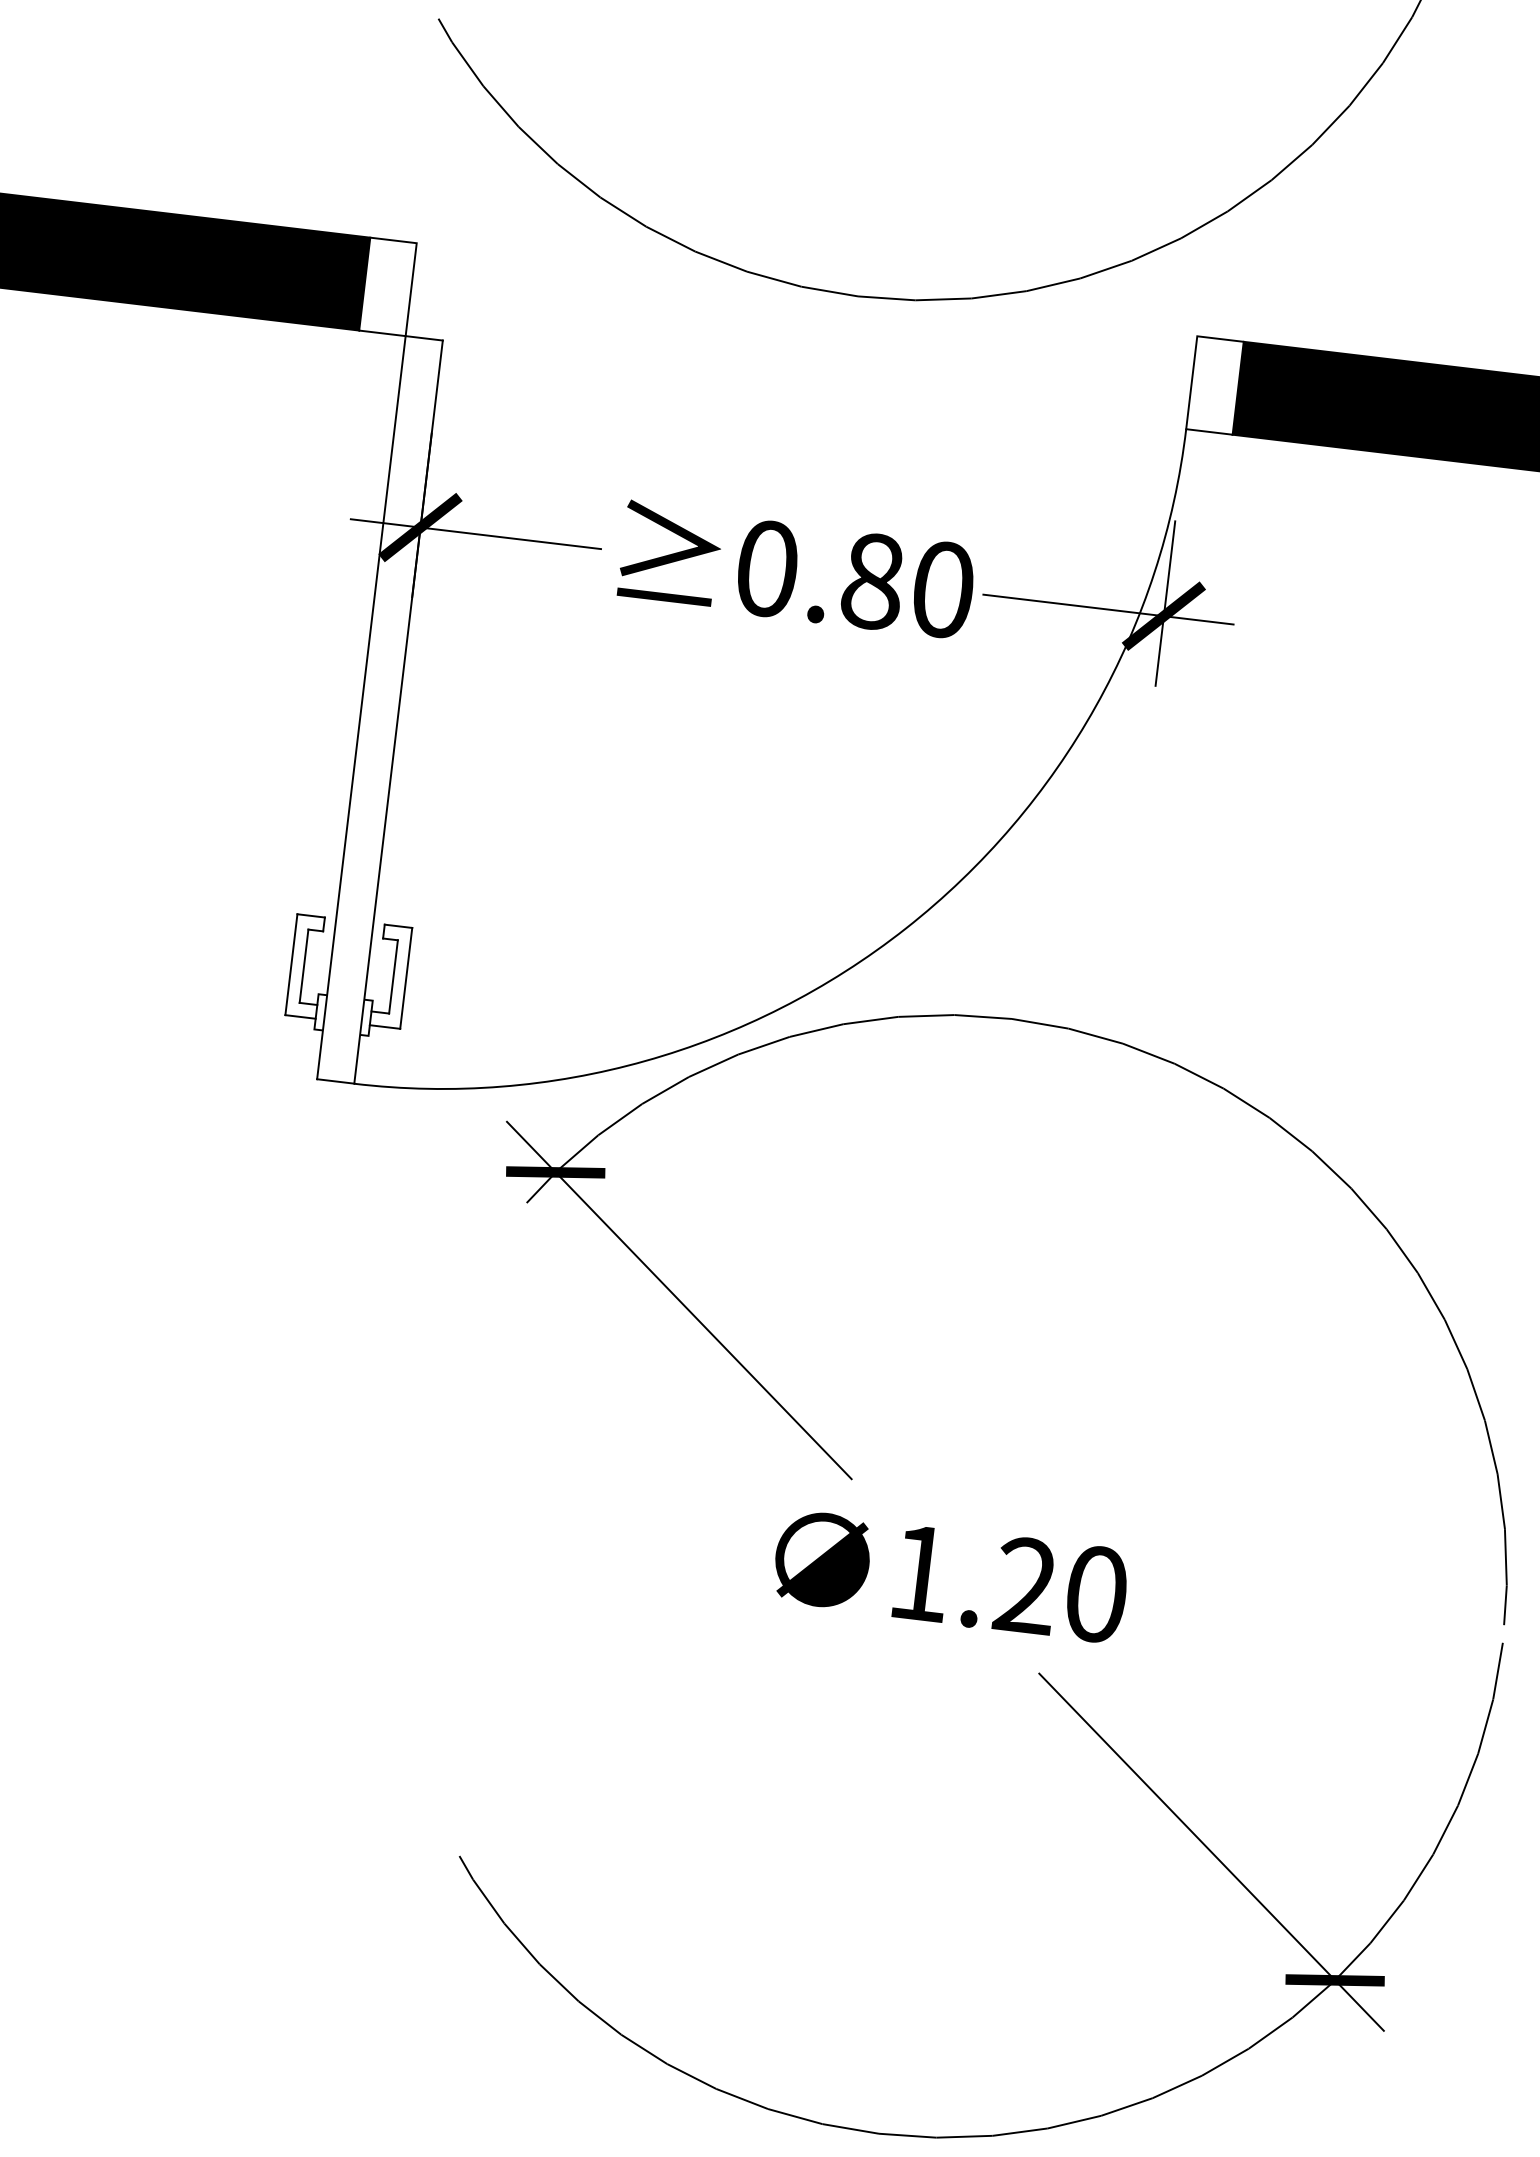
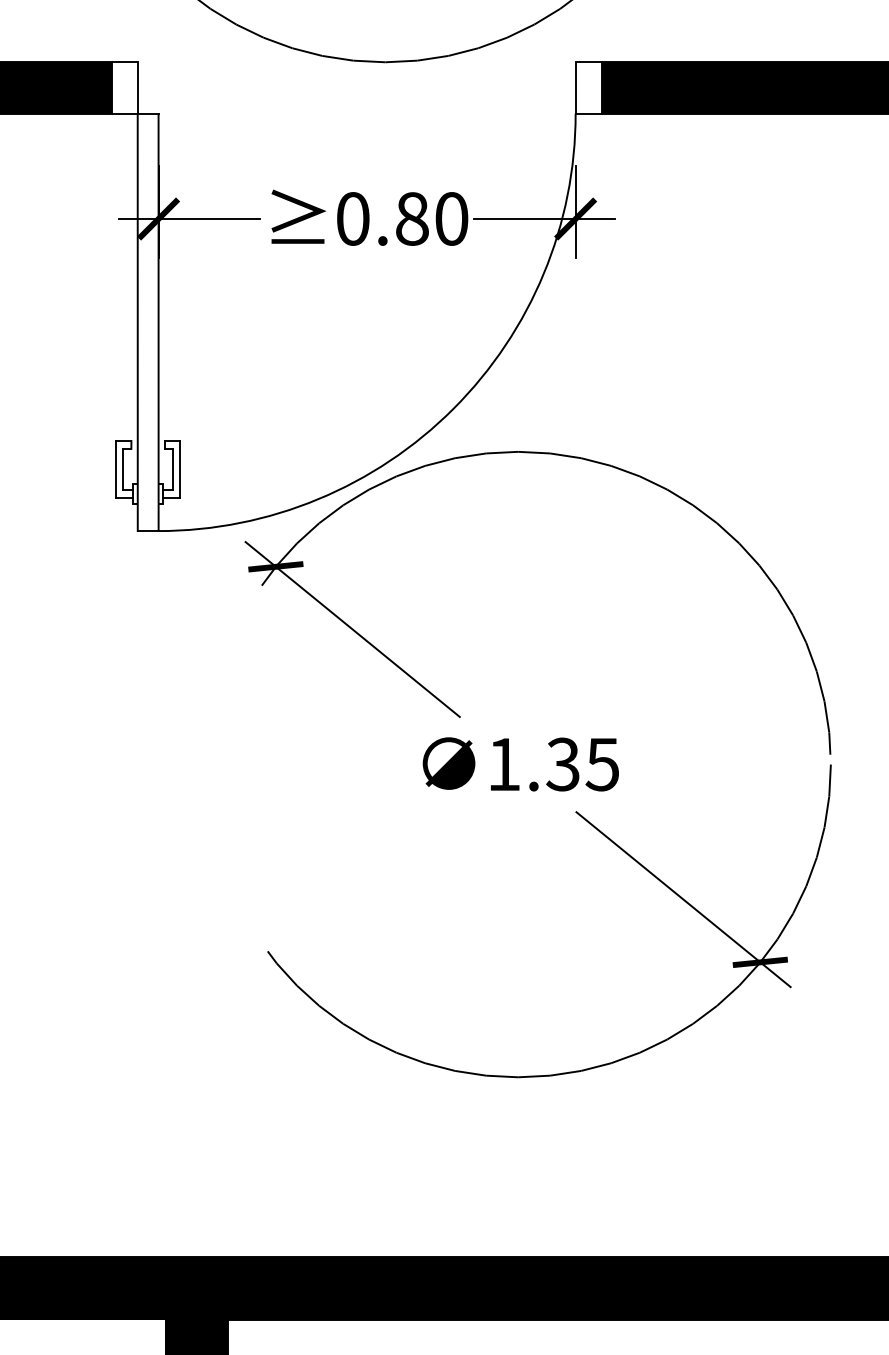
text: (1060, 1589) -> (582, 764), 1.20 -> 1.35

